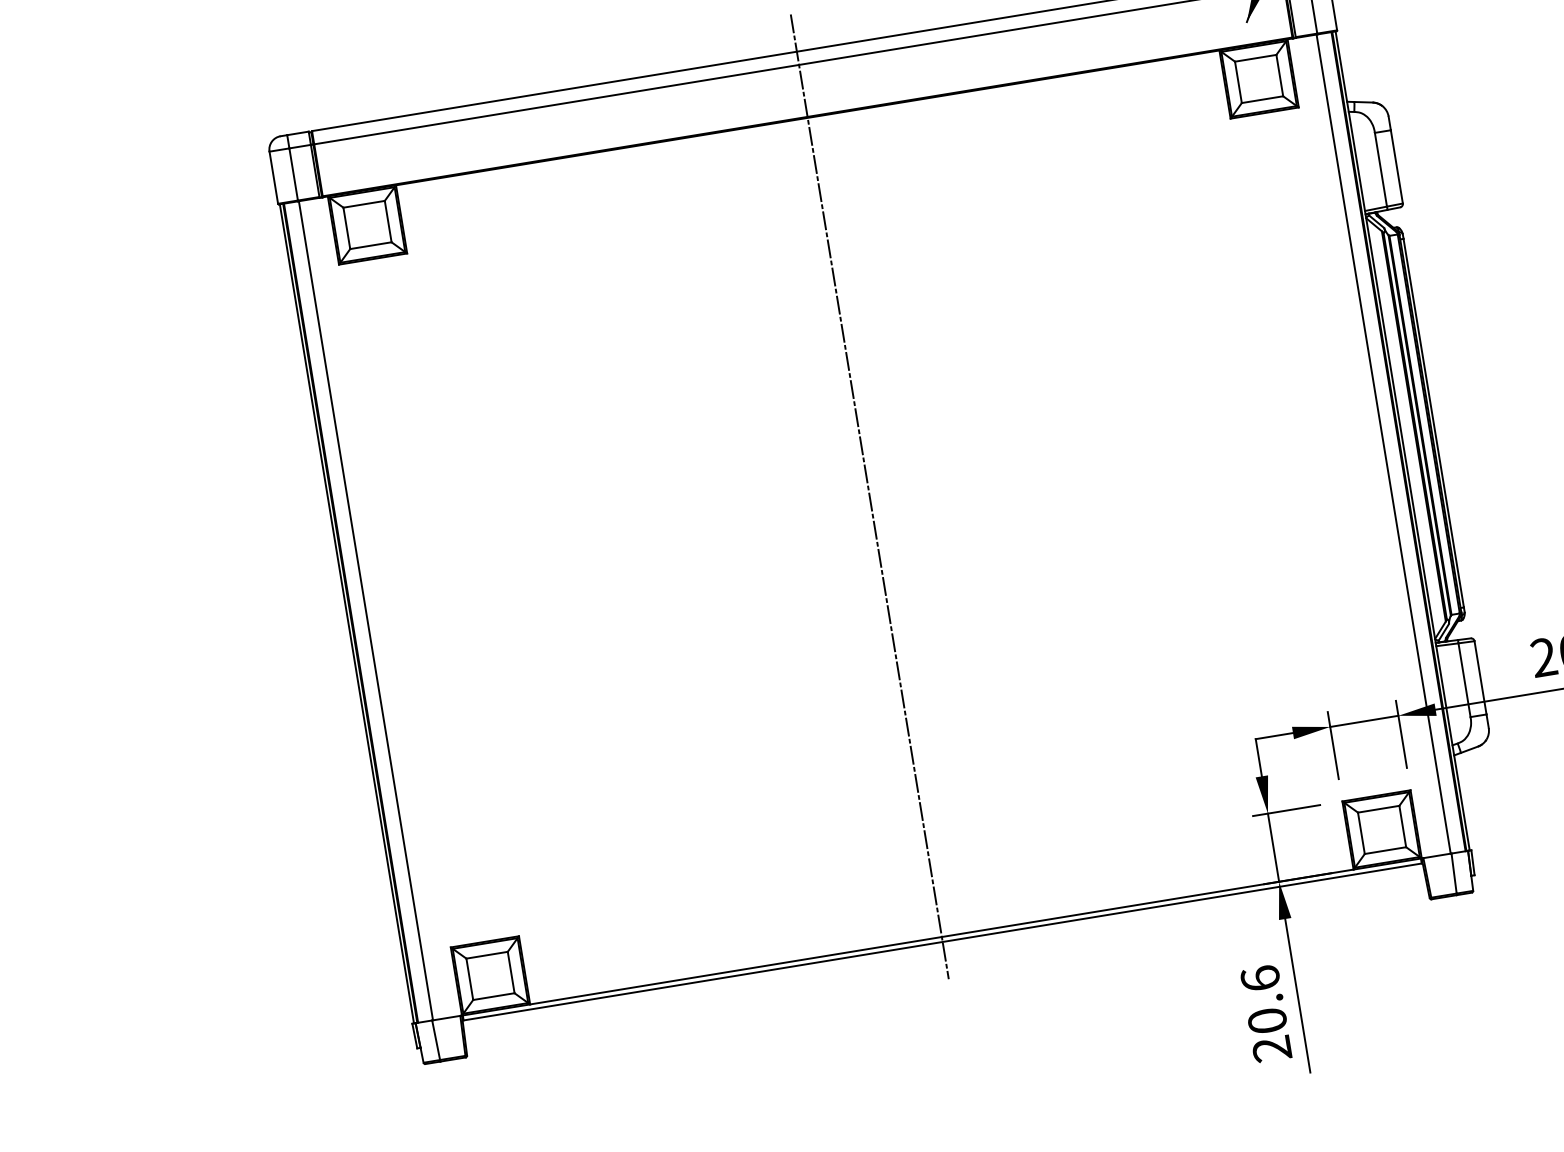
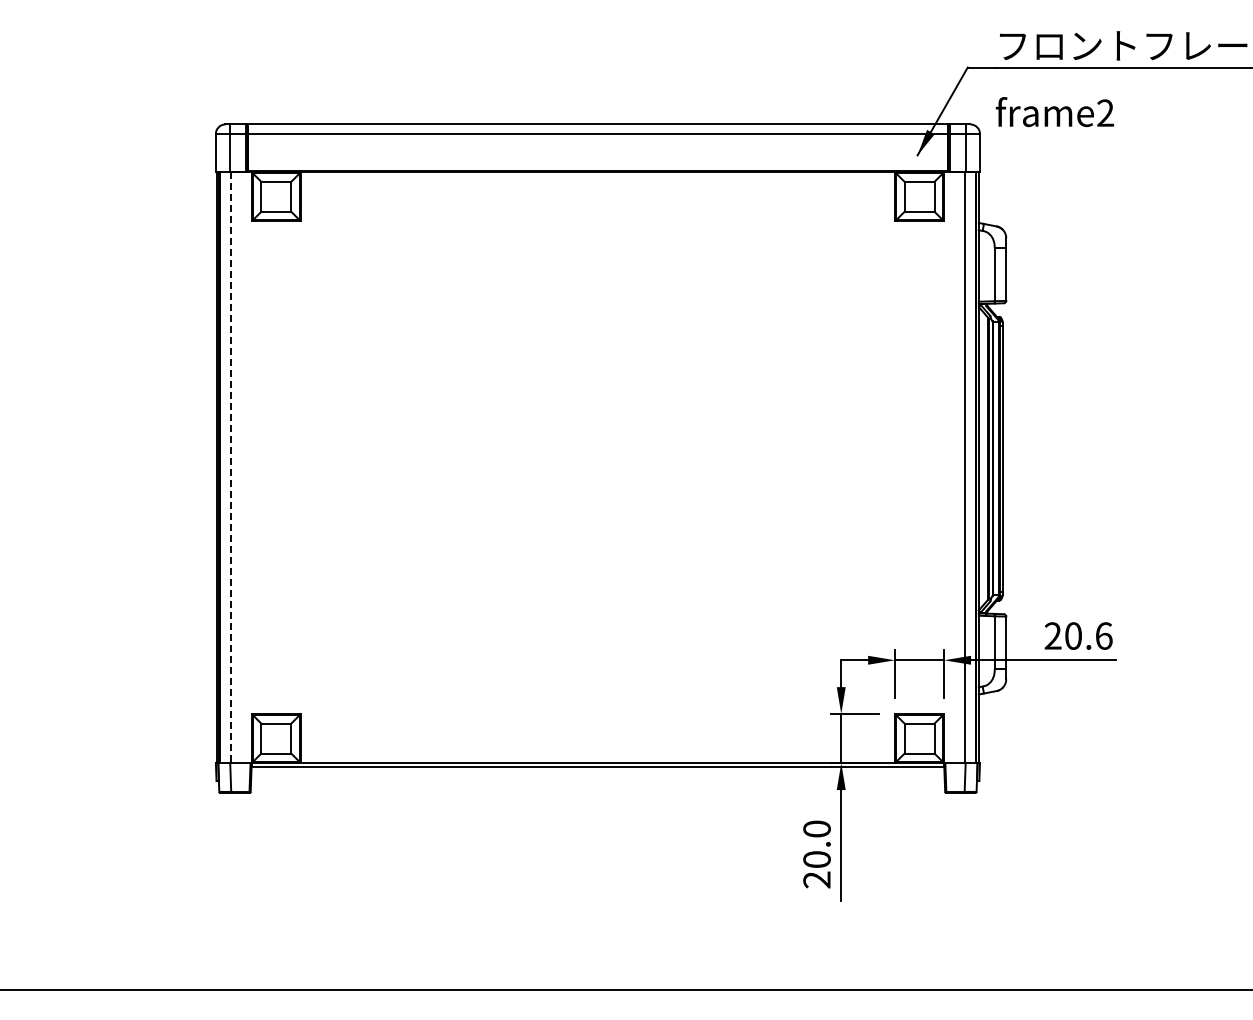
line: (869, 496) -> (597, 445), removed
line: (365, 611) -> (230, 468), solid -> dashed
text: (1259, 977) -> (816, 828), 20.6 -> 20.0

